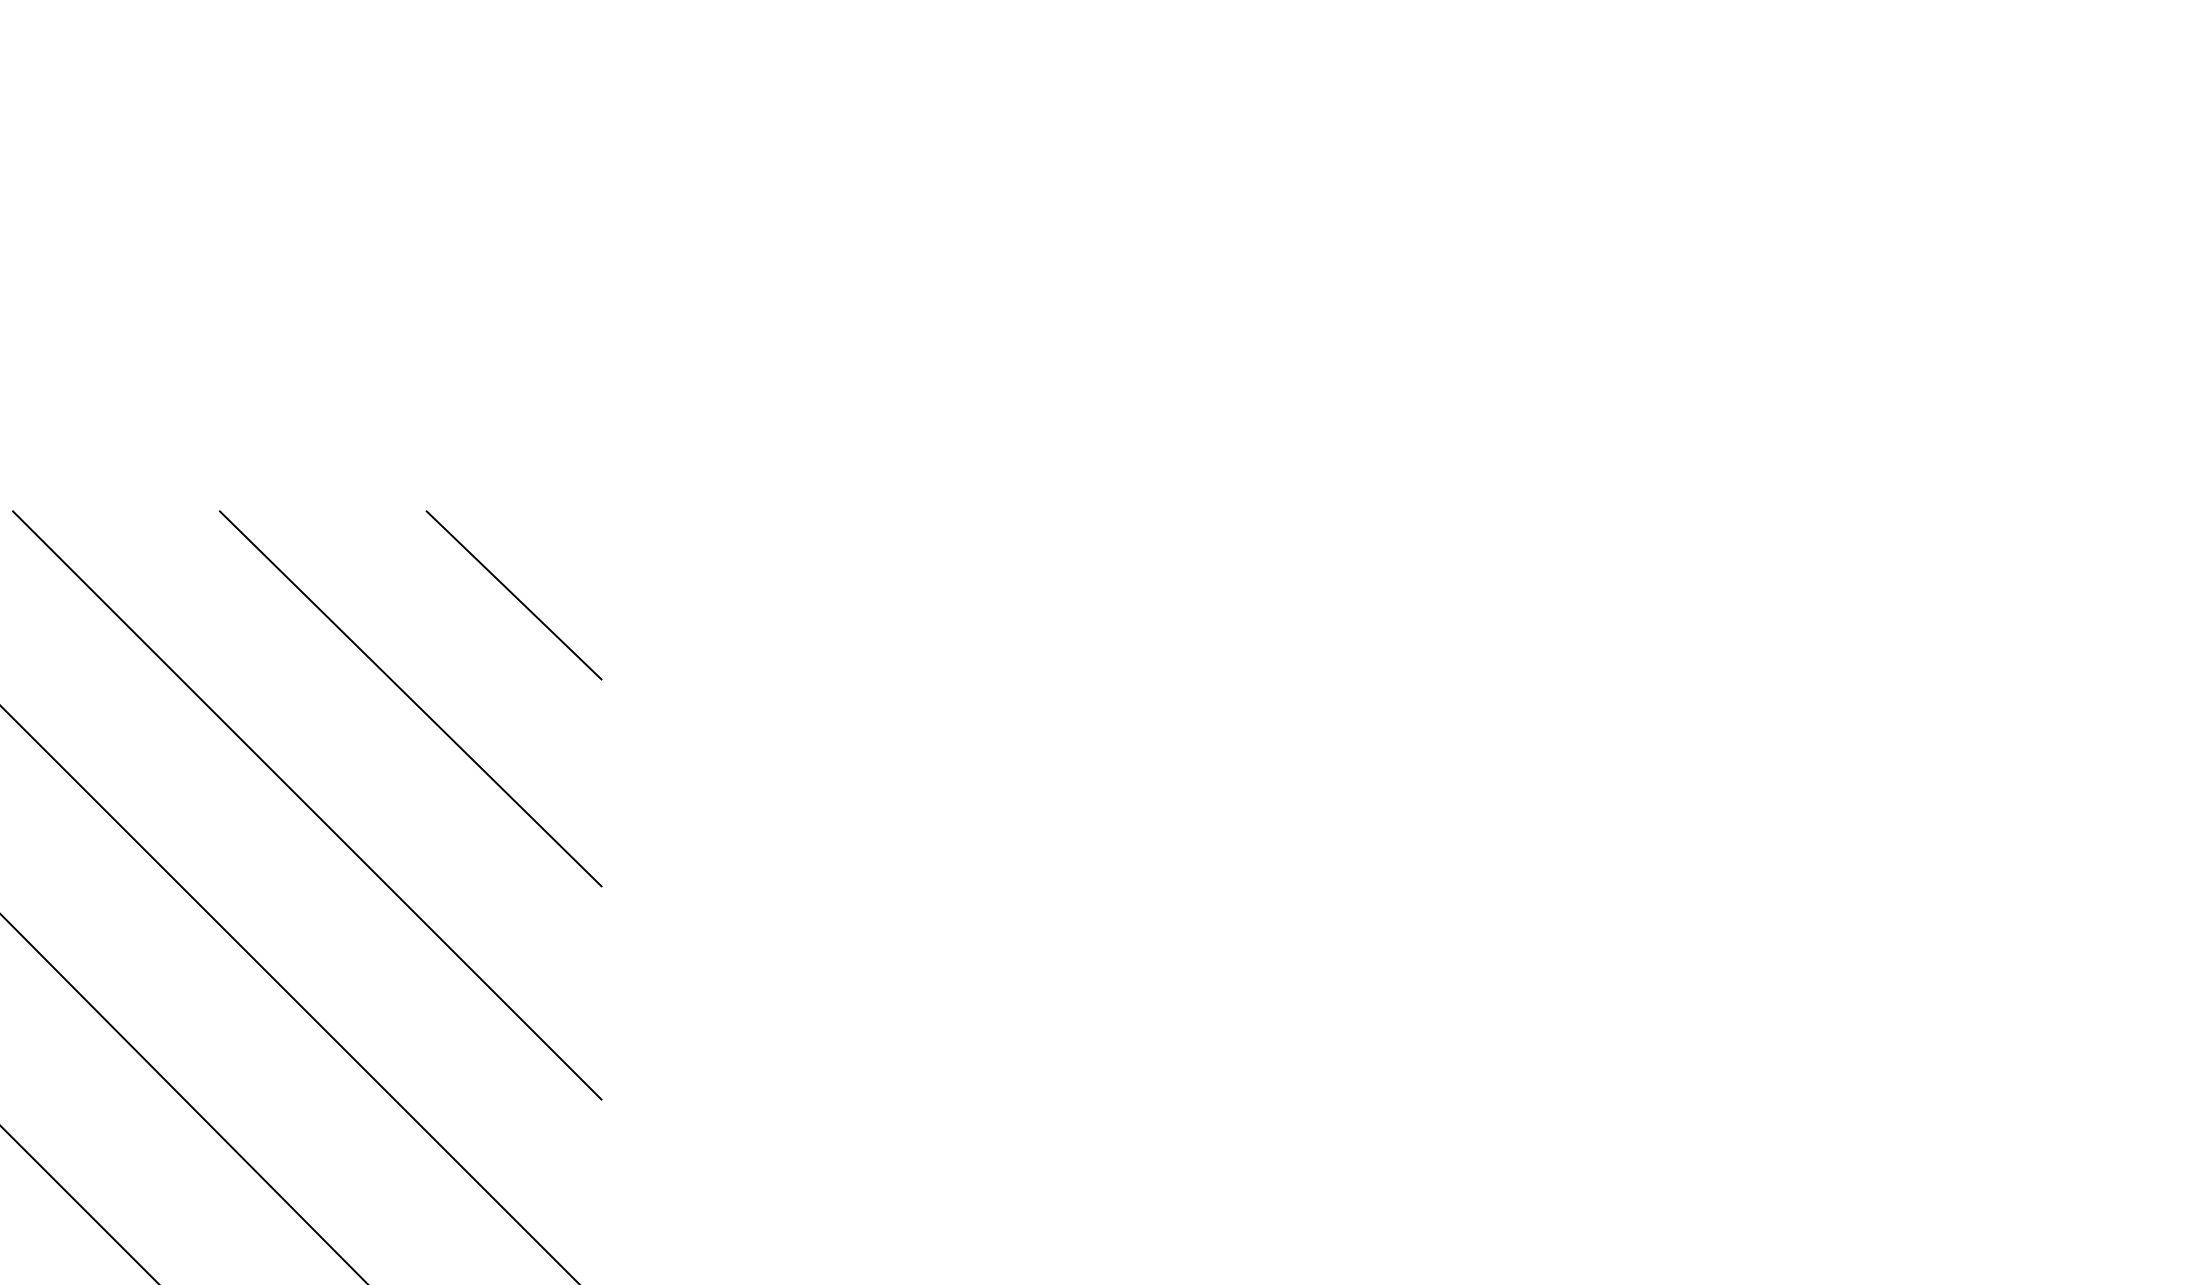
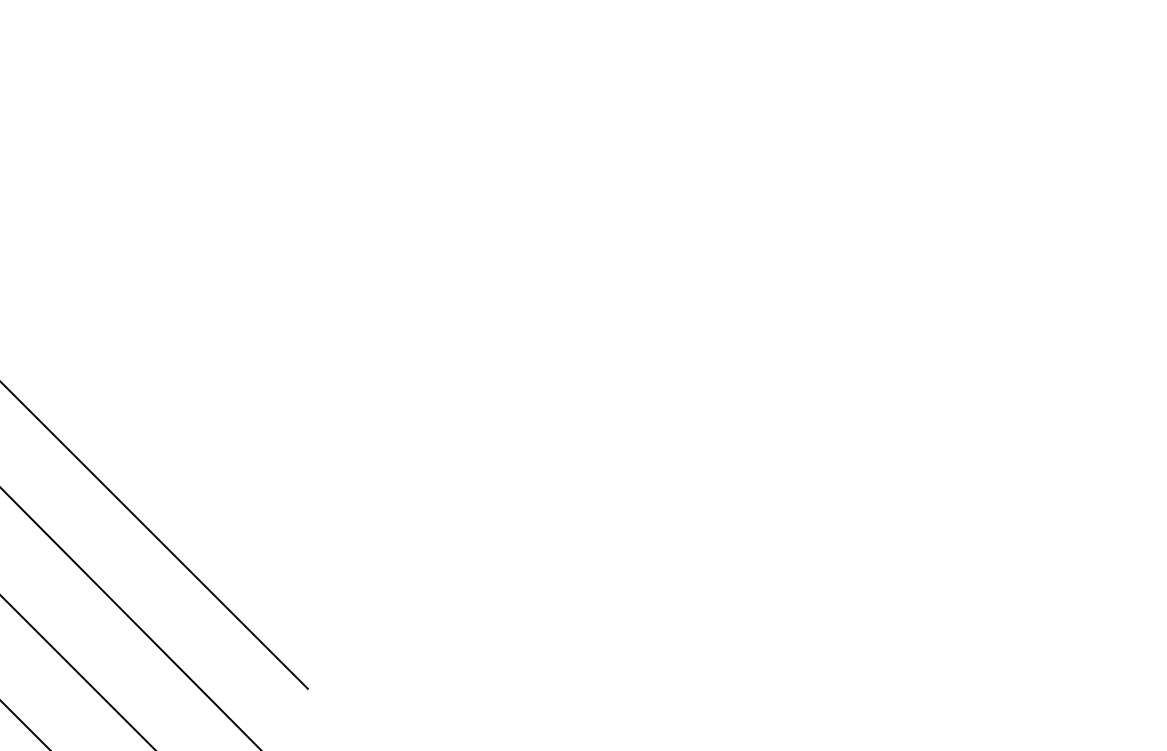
line: (514, 593) -> (263, 326), removed
line: (409, 698) -> (210, 379), removed
line: (305, 804) -> (157, 433), removed

